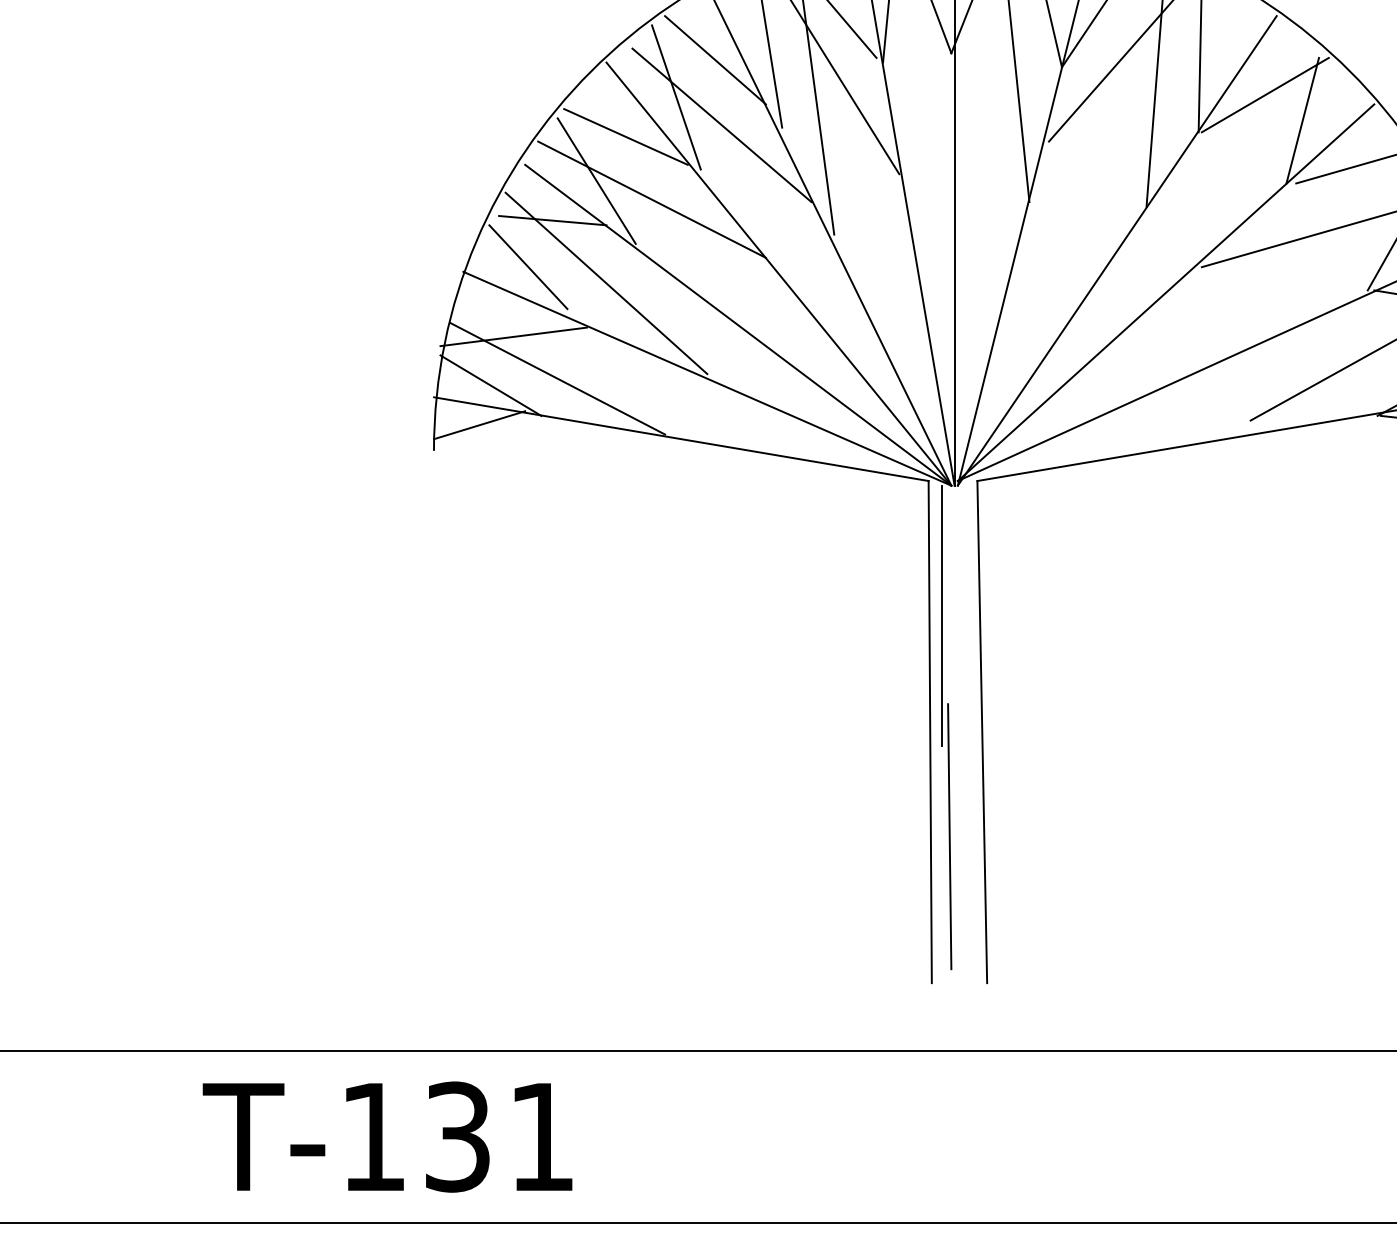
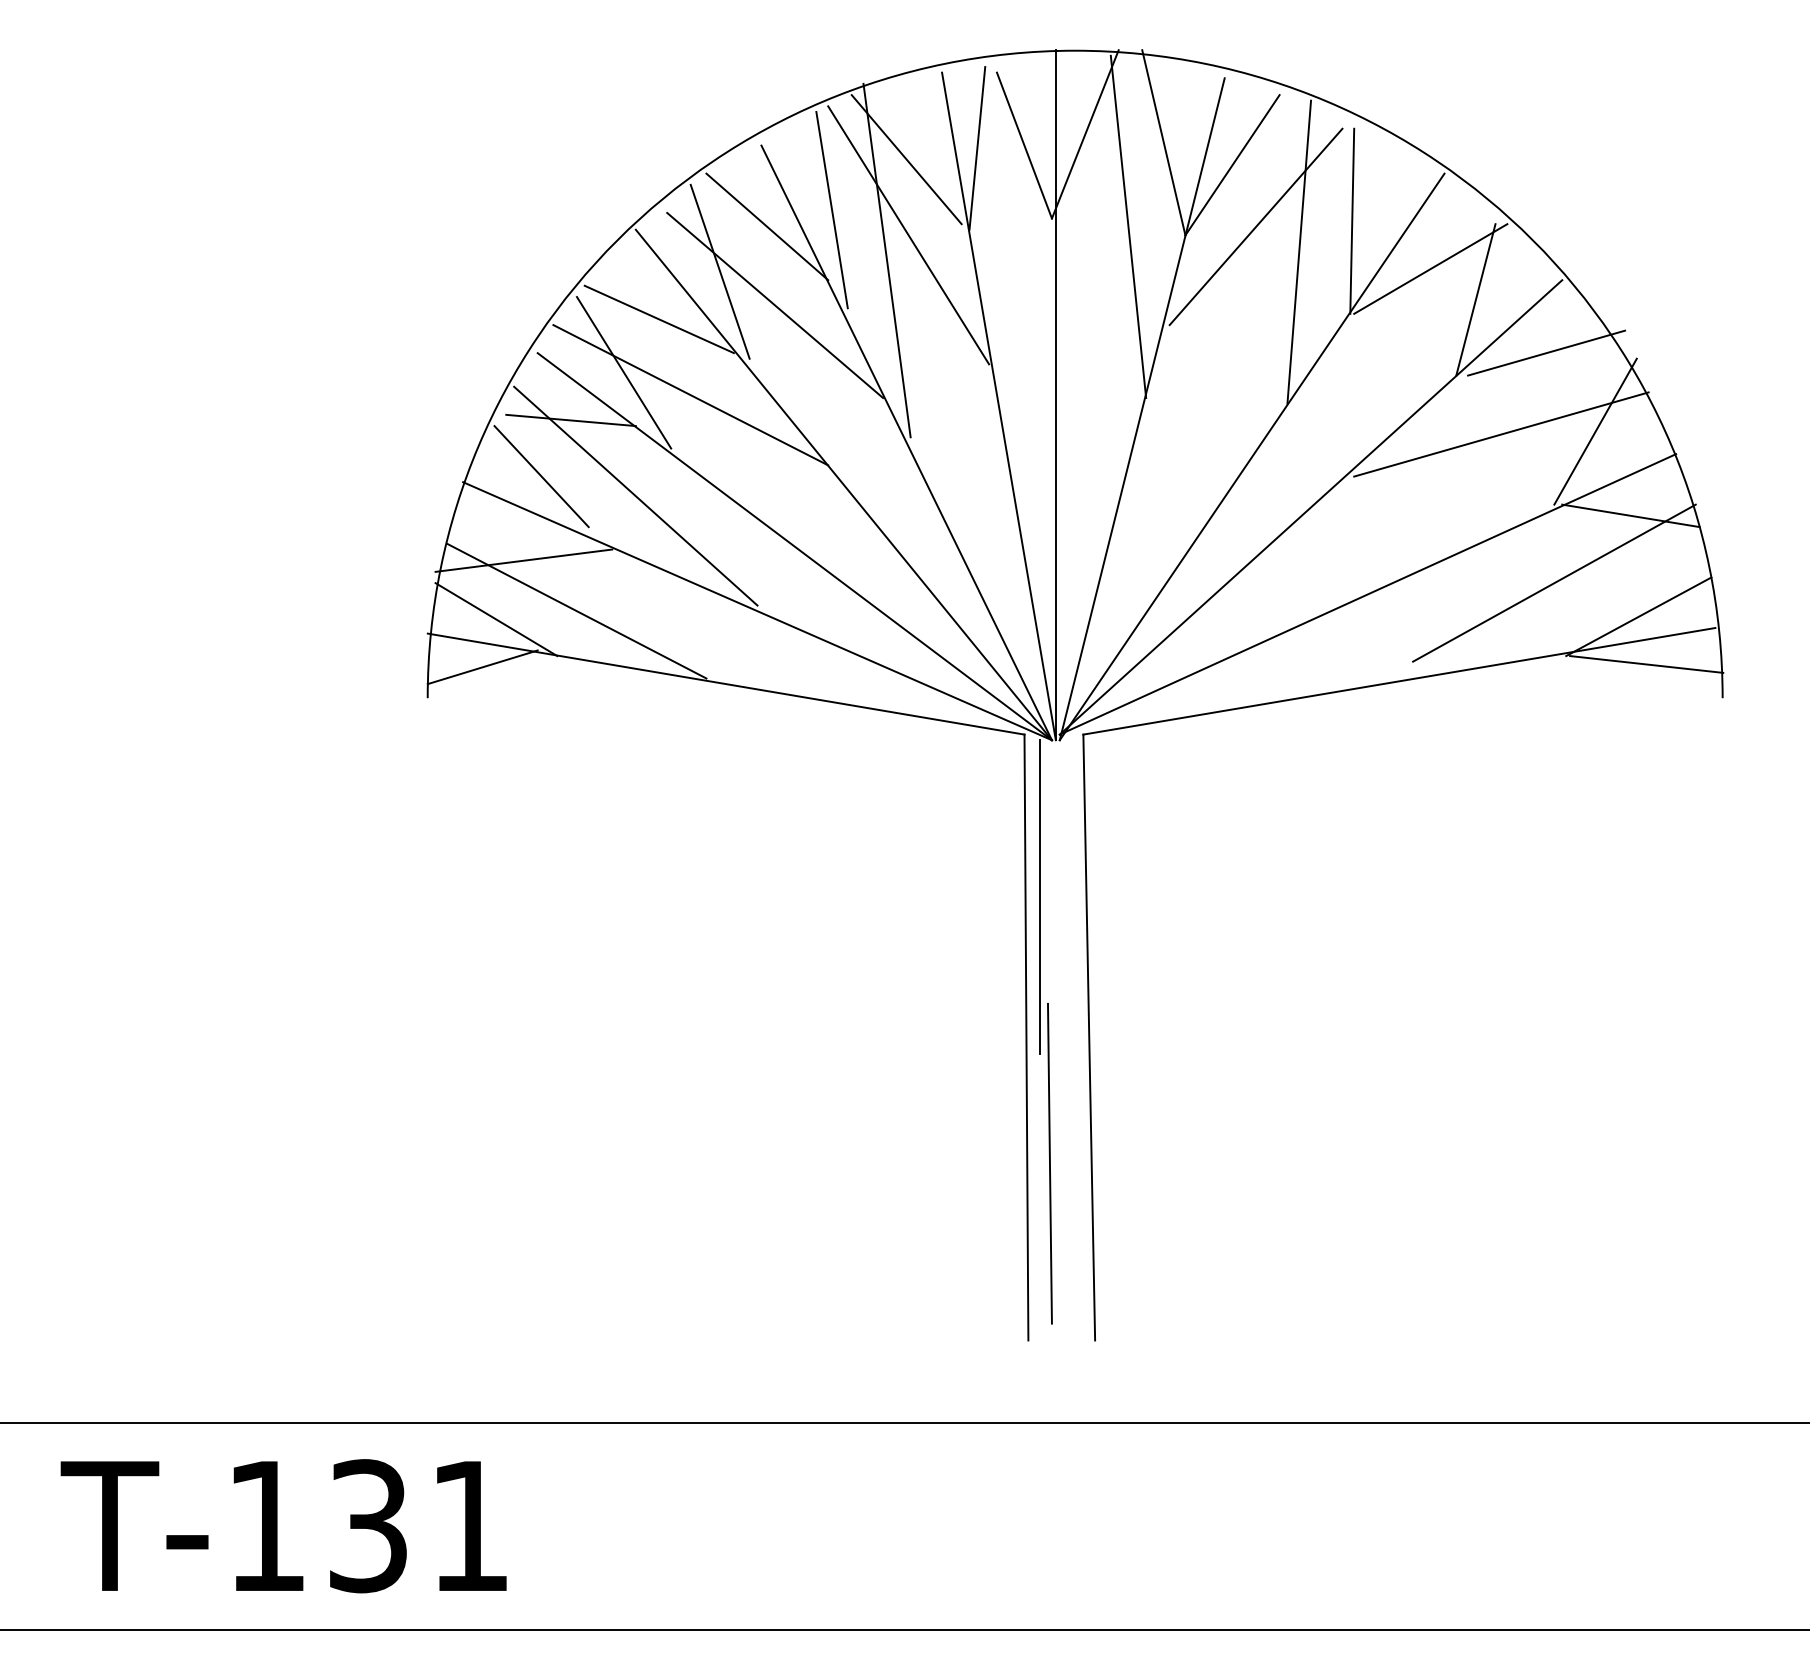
text: (387, 1137) -> (283, 1526), moved

